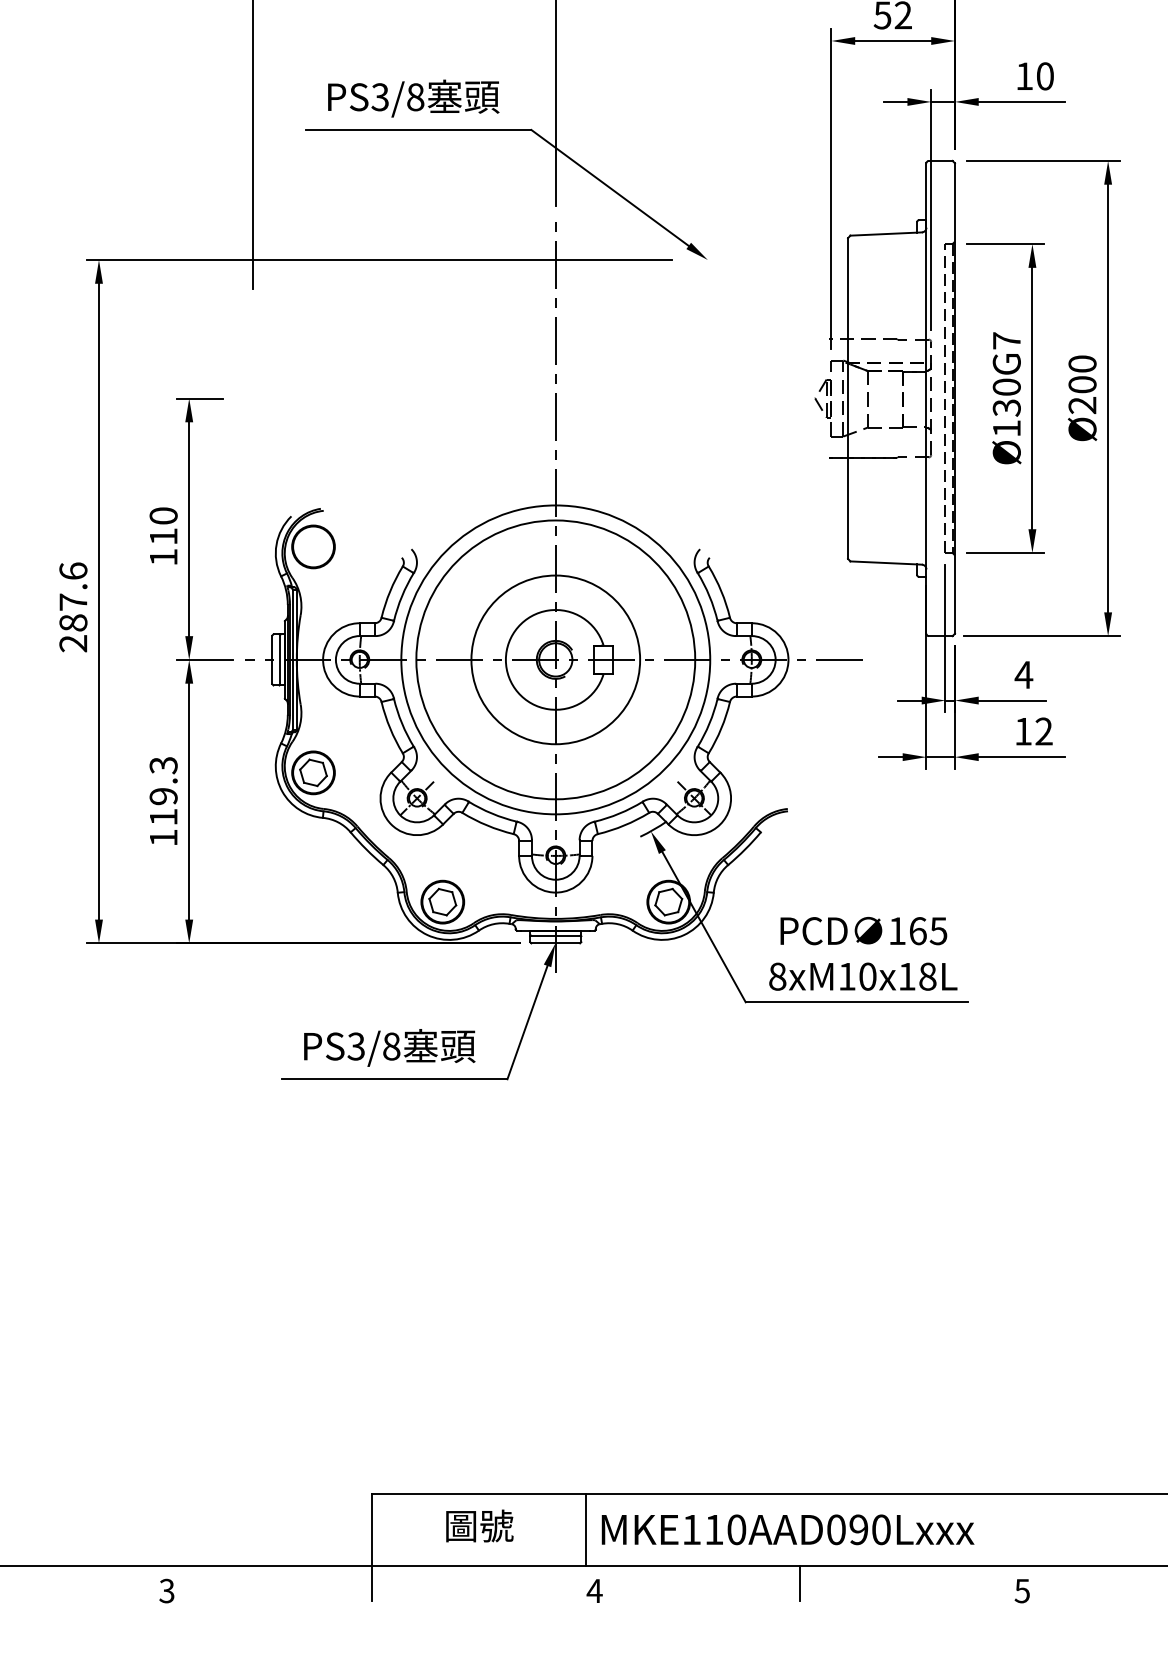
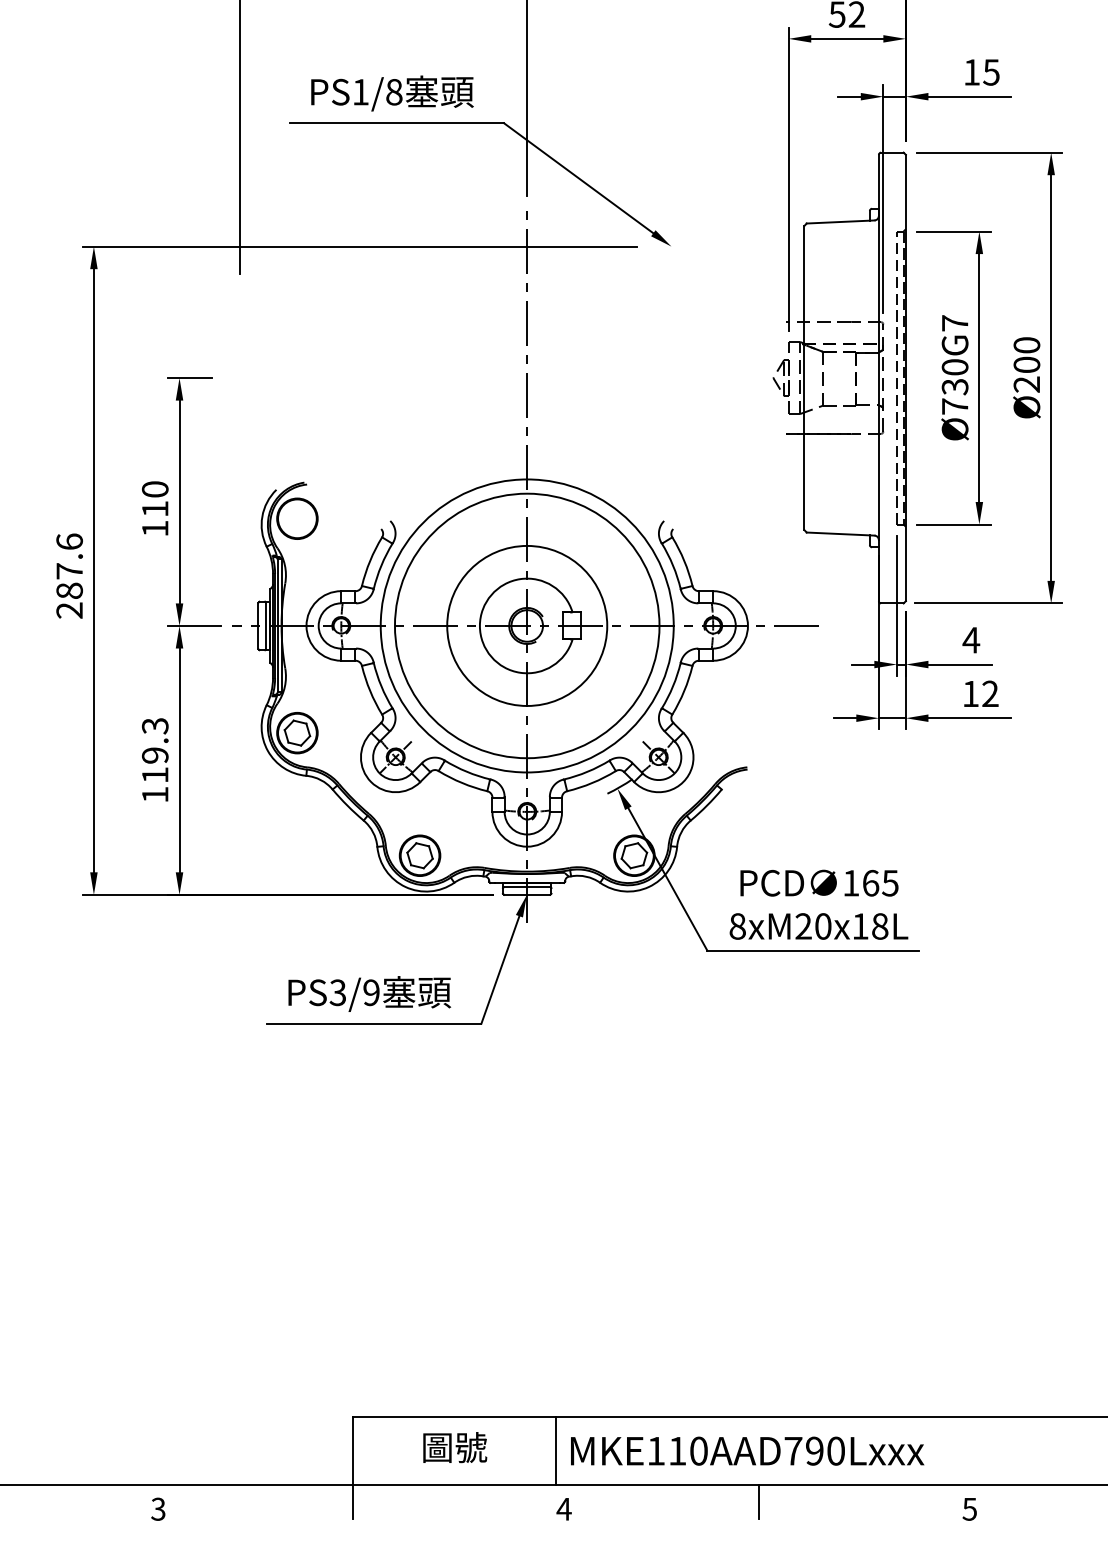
text: (1044, 76) -> (990, 72), 10 -> 15
text: (379, 97) -> (360, 92), PS3/8 -> PS1/8
text: (1006, 428) -> (954, 406), Ø130G7 -> Ø730G7
text: (846, 976) -> (803, 926), 8xM10x18L -> 8xM20x18L
text: (391, 1046) -> (371, 992), PS3/8 -> PS3/9
text: (836, 1529) -> (793, 1450), MKE110AAD090Lxxx -> MKE110AAD790Lxxx

